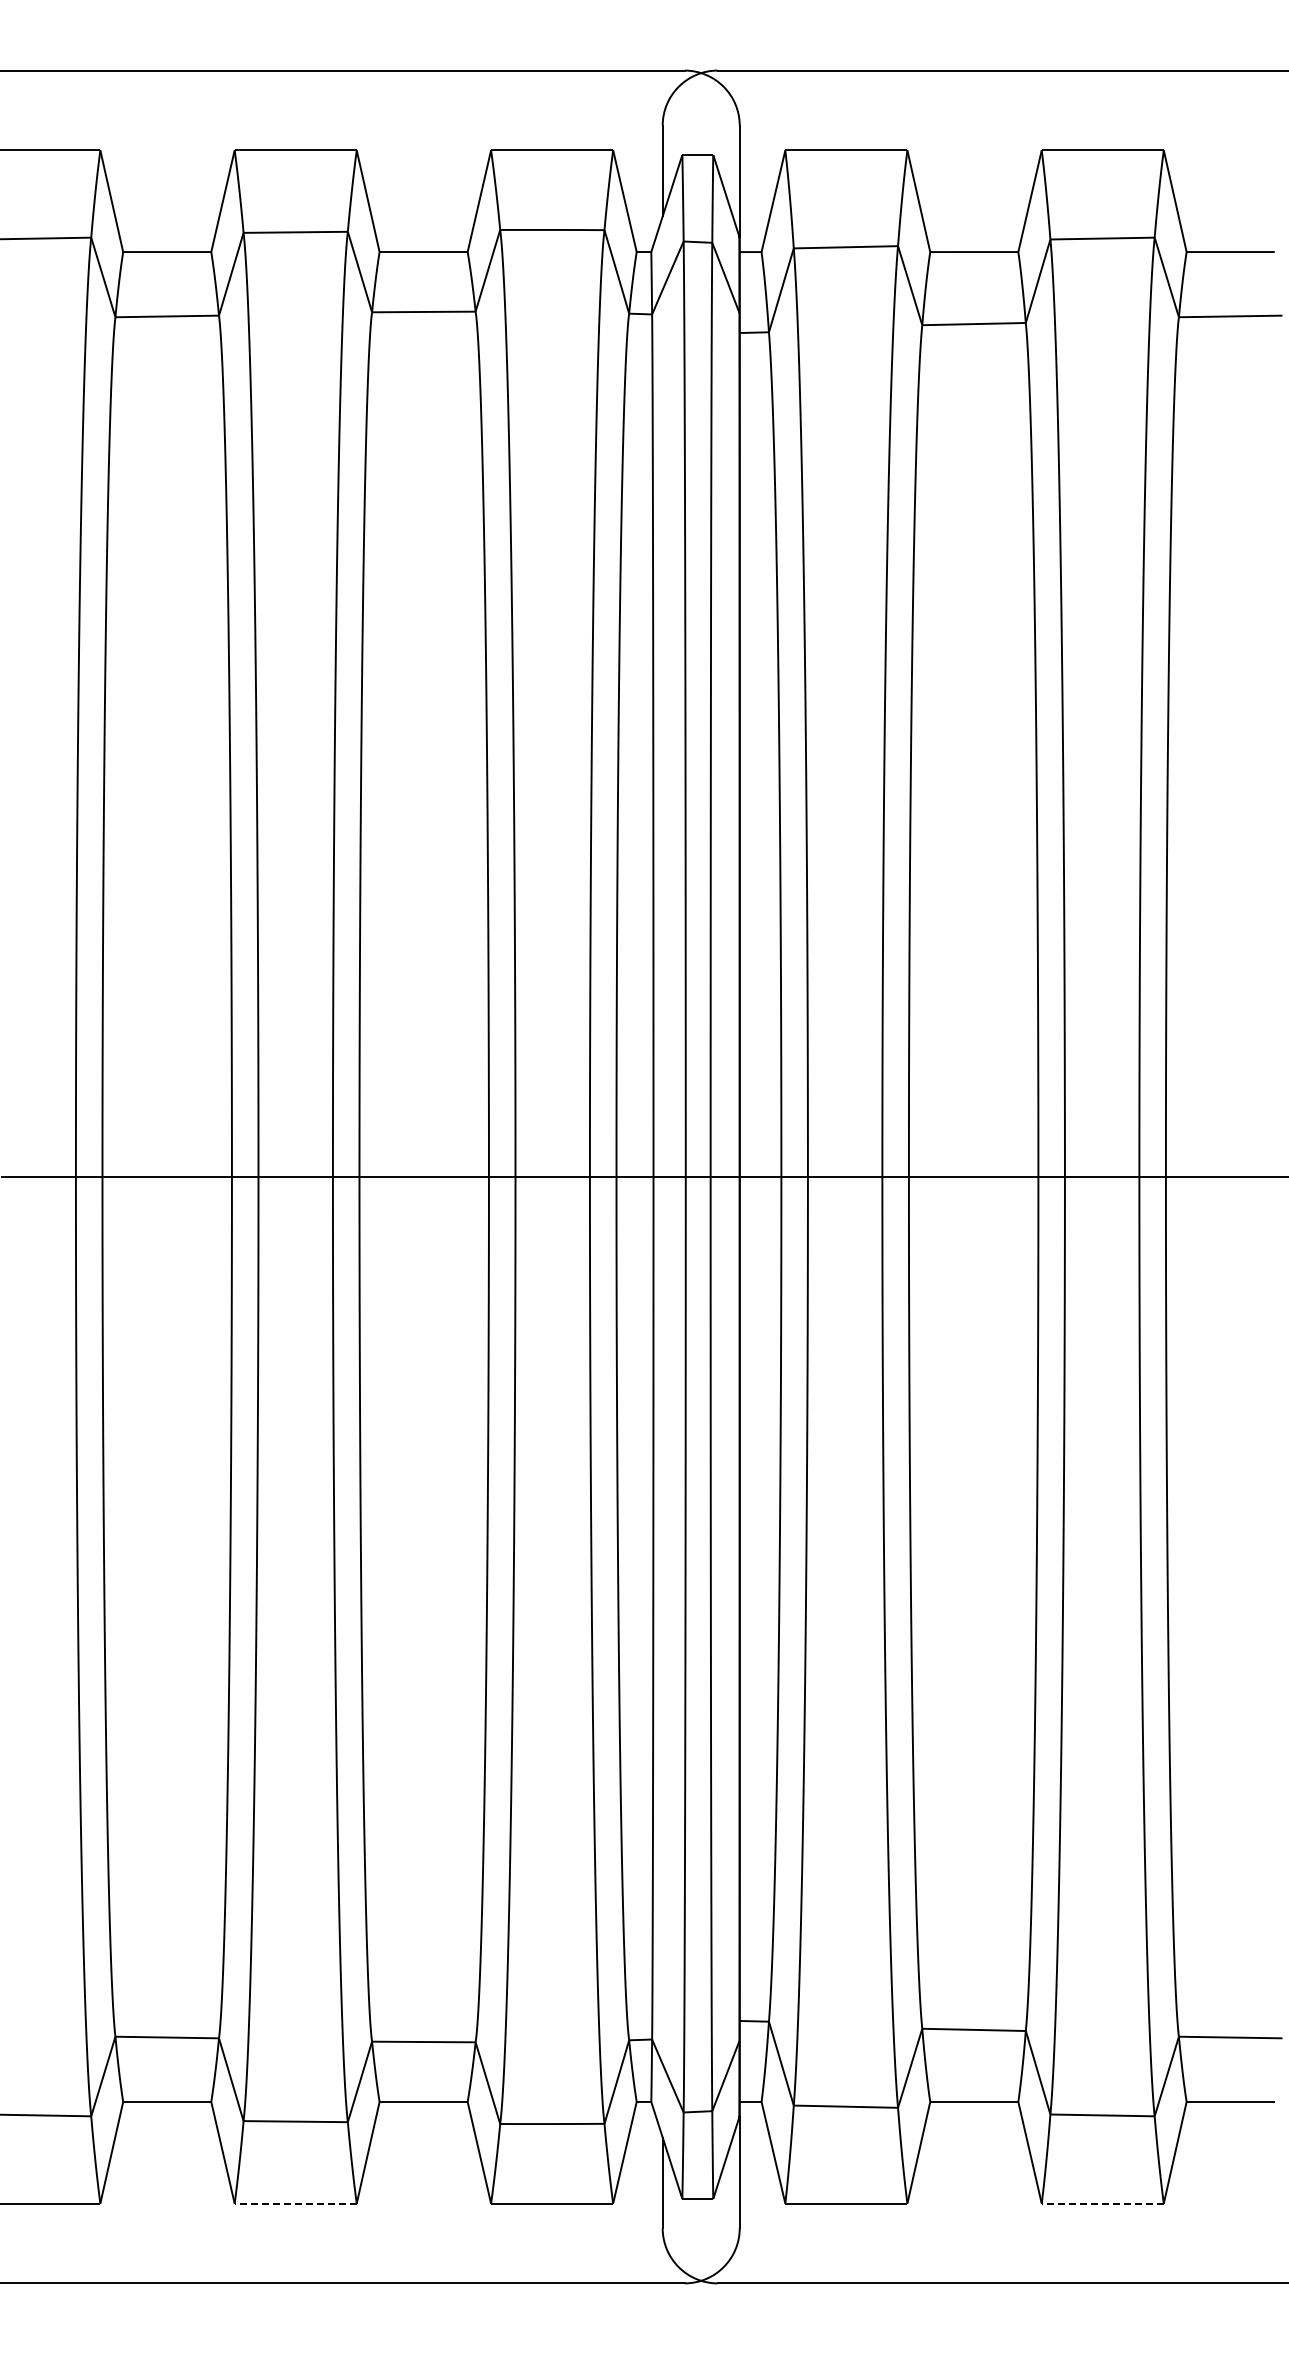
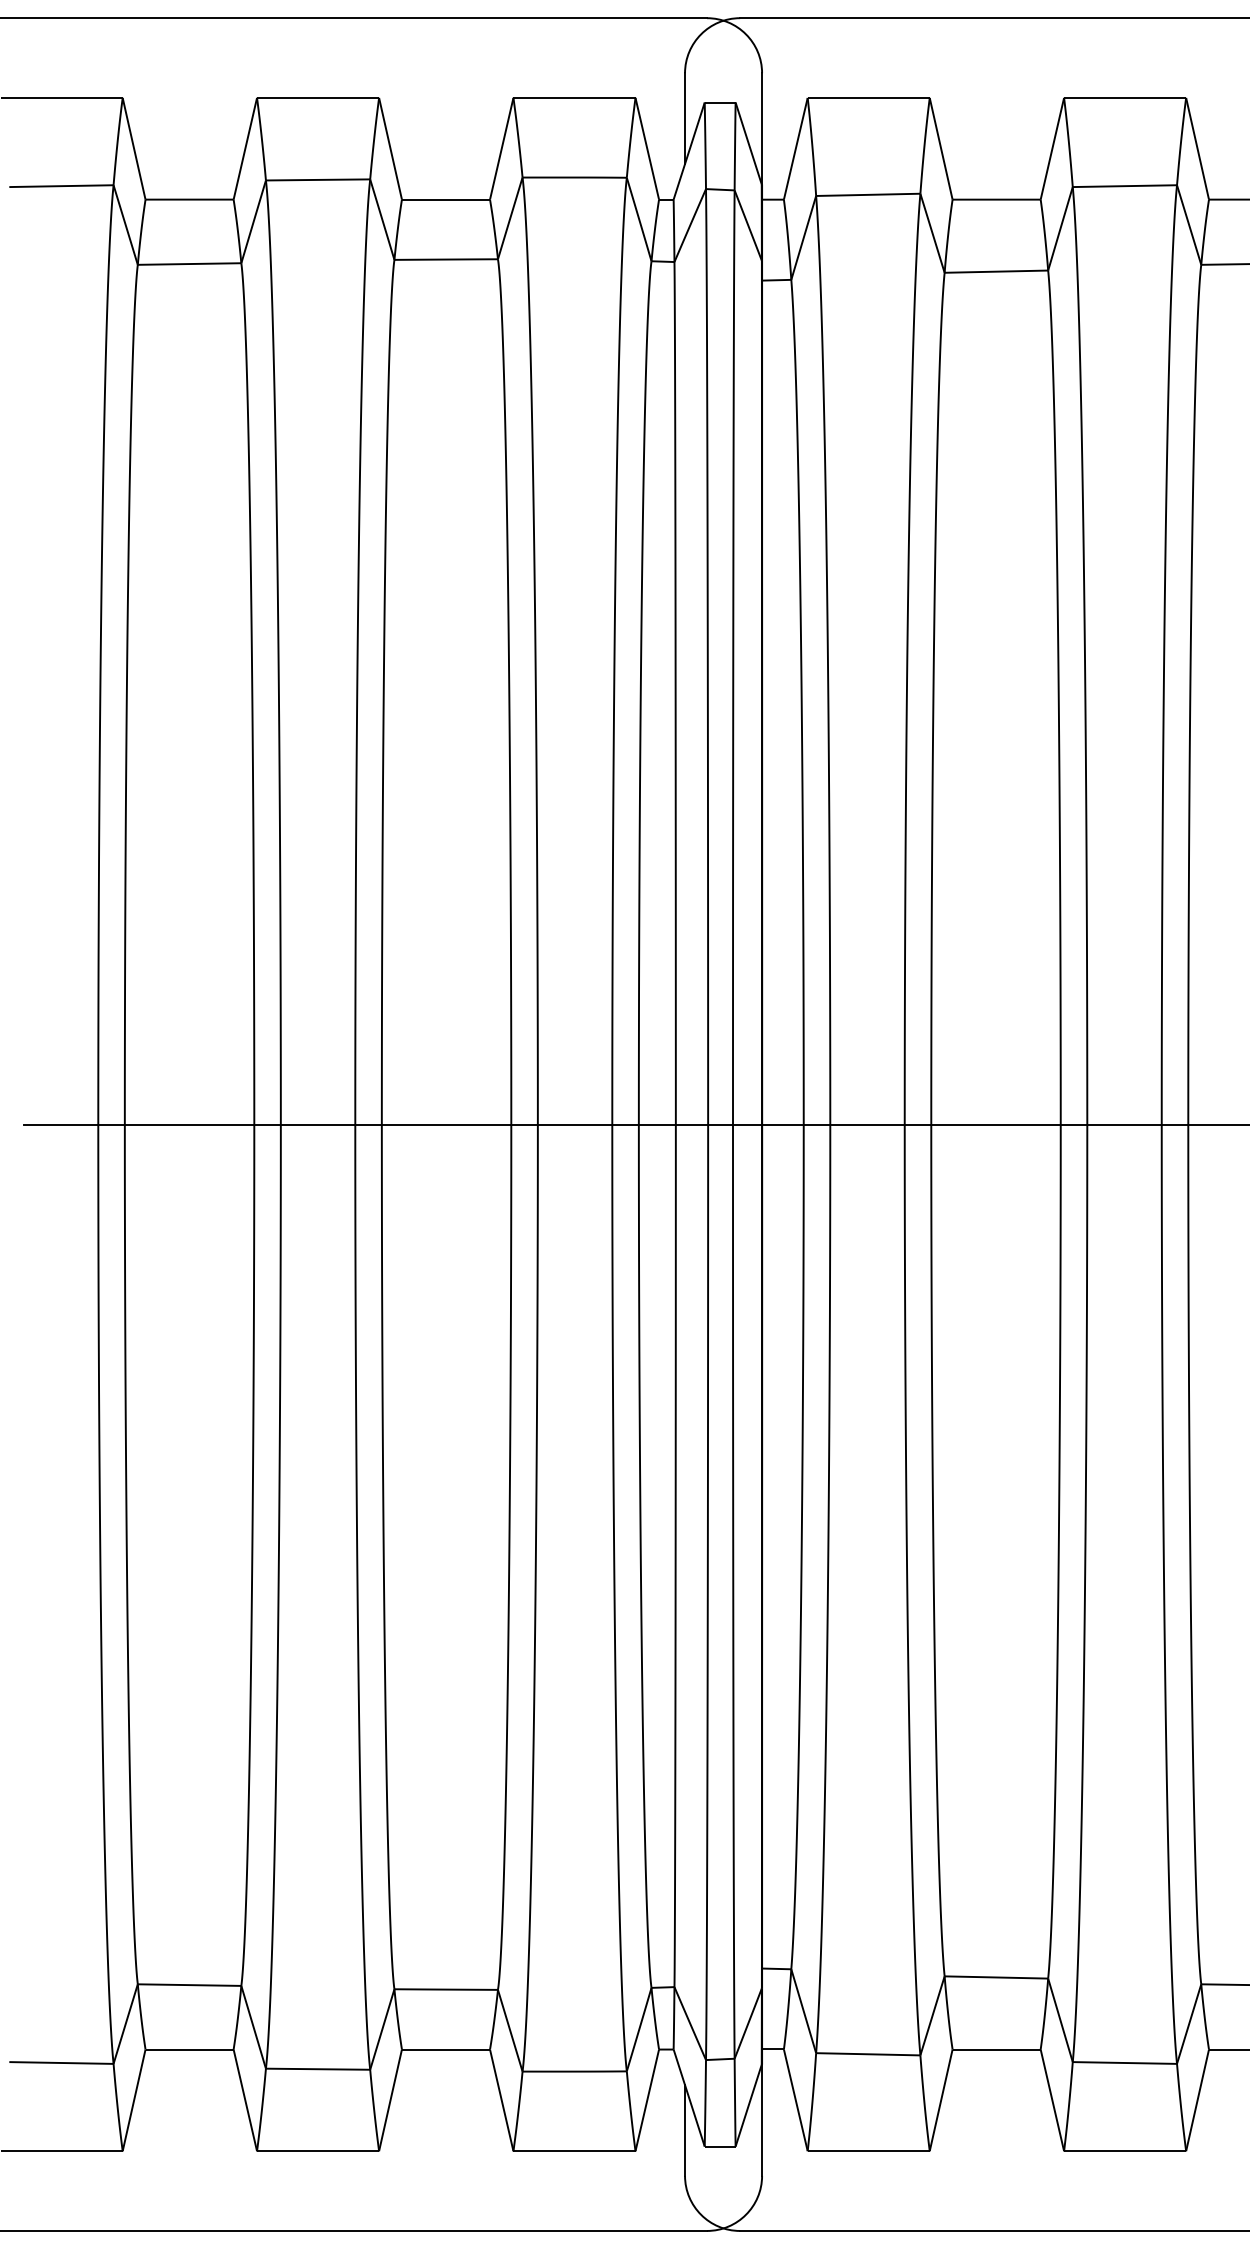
line: (295, 2203) -> (317, 2151), dashed -> solid
line: (1102, 2203) -> (1124, 2151), dashed -> solid

